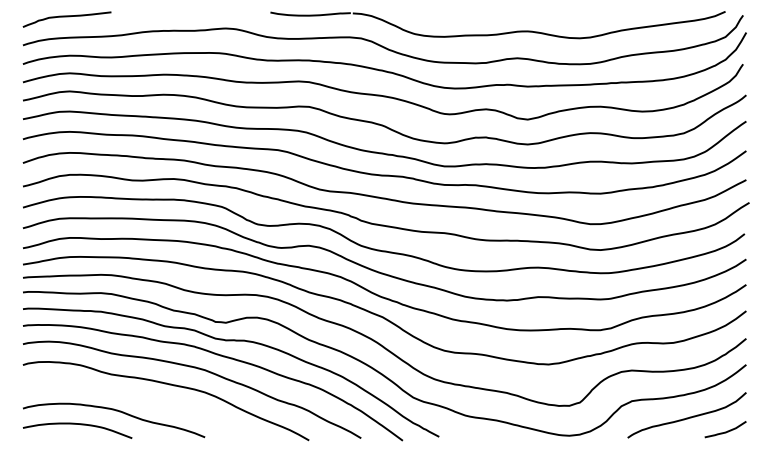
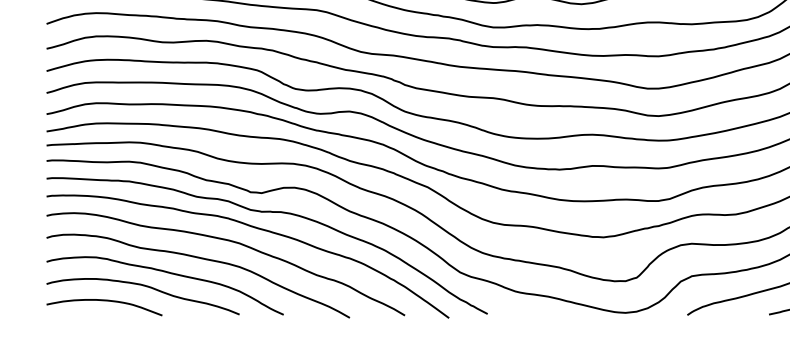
curve: (136, 398) -> (166, 273), added

